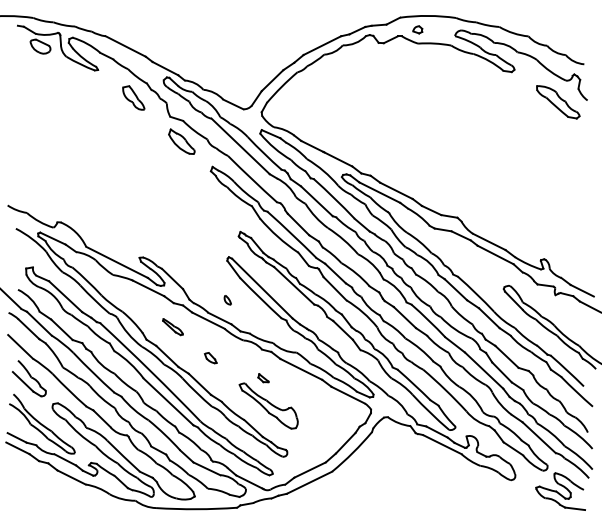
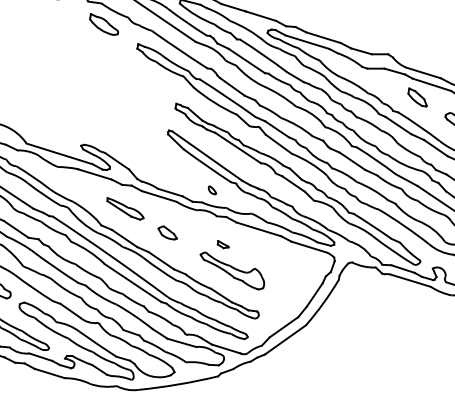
part: (479, 264) -> (417, 96), added
part: (227, 300) -> (212, 190), moved
part: (172, 326) -> (124, 208), size x1.67
part: (210, 357) -> (167, 232), size x1.43

